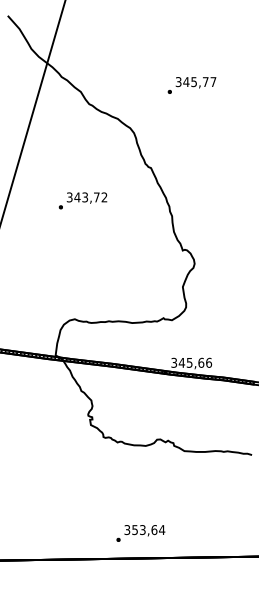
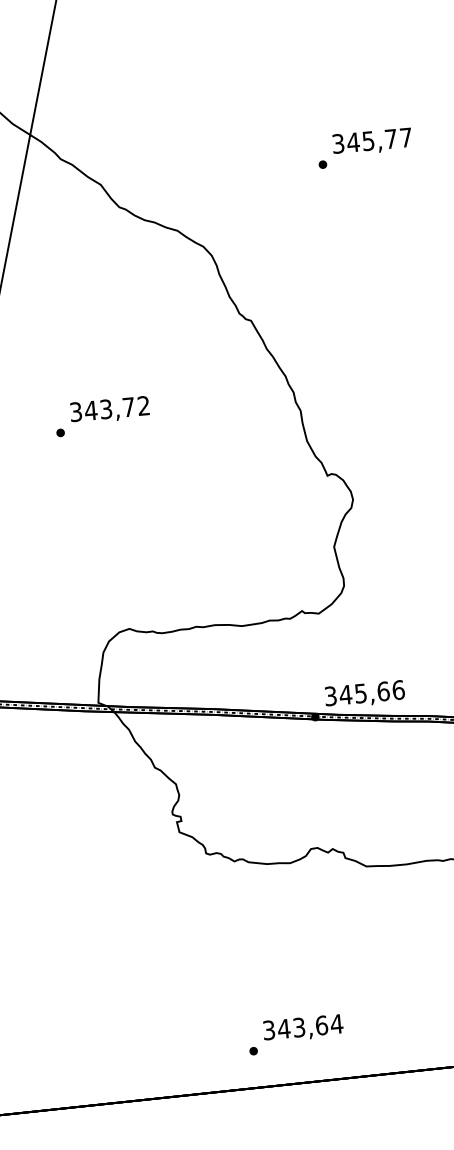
text: (191, 85) -> (363, 148), moved
text: (82, 200) -> (101, 415), moved
text: (134, 530) -> (283, 1029), 353,64 -> 343,64

